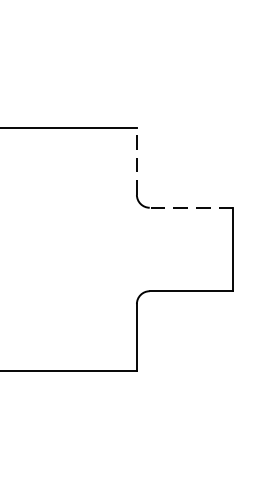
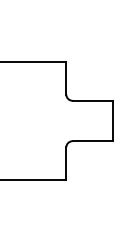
line: (137, 159) -> (66, 77), dashed -> solid
line: (190, 207) -> (92, 100), dashed -> solid

